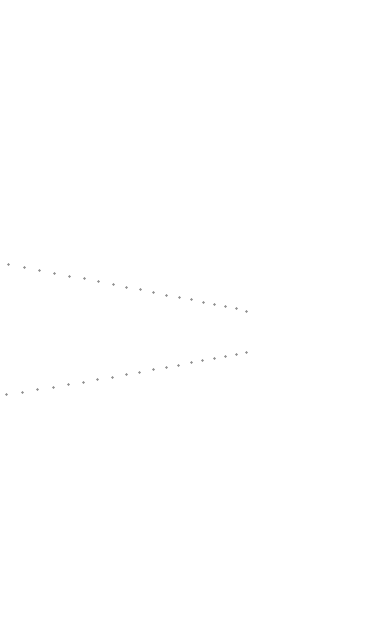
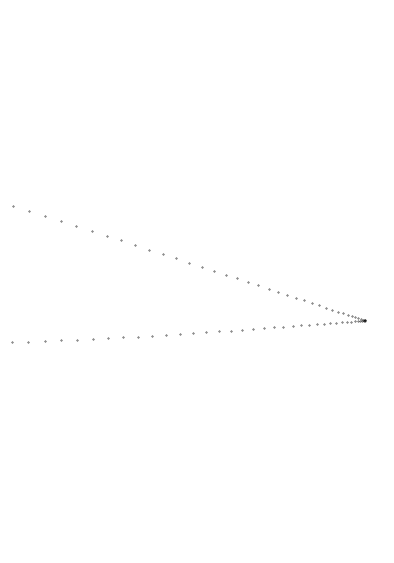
part: (305, 323) -> (319, 306), added

